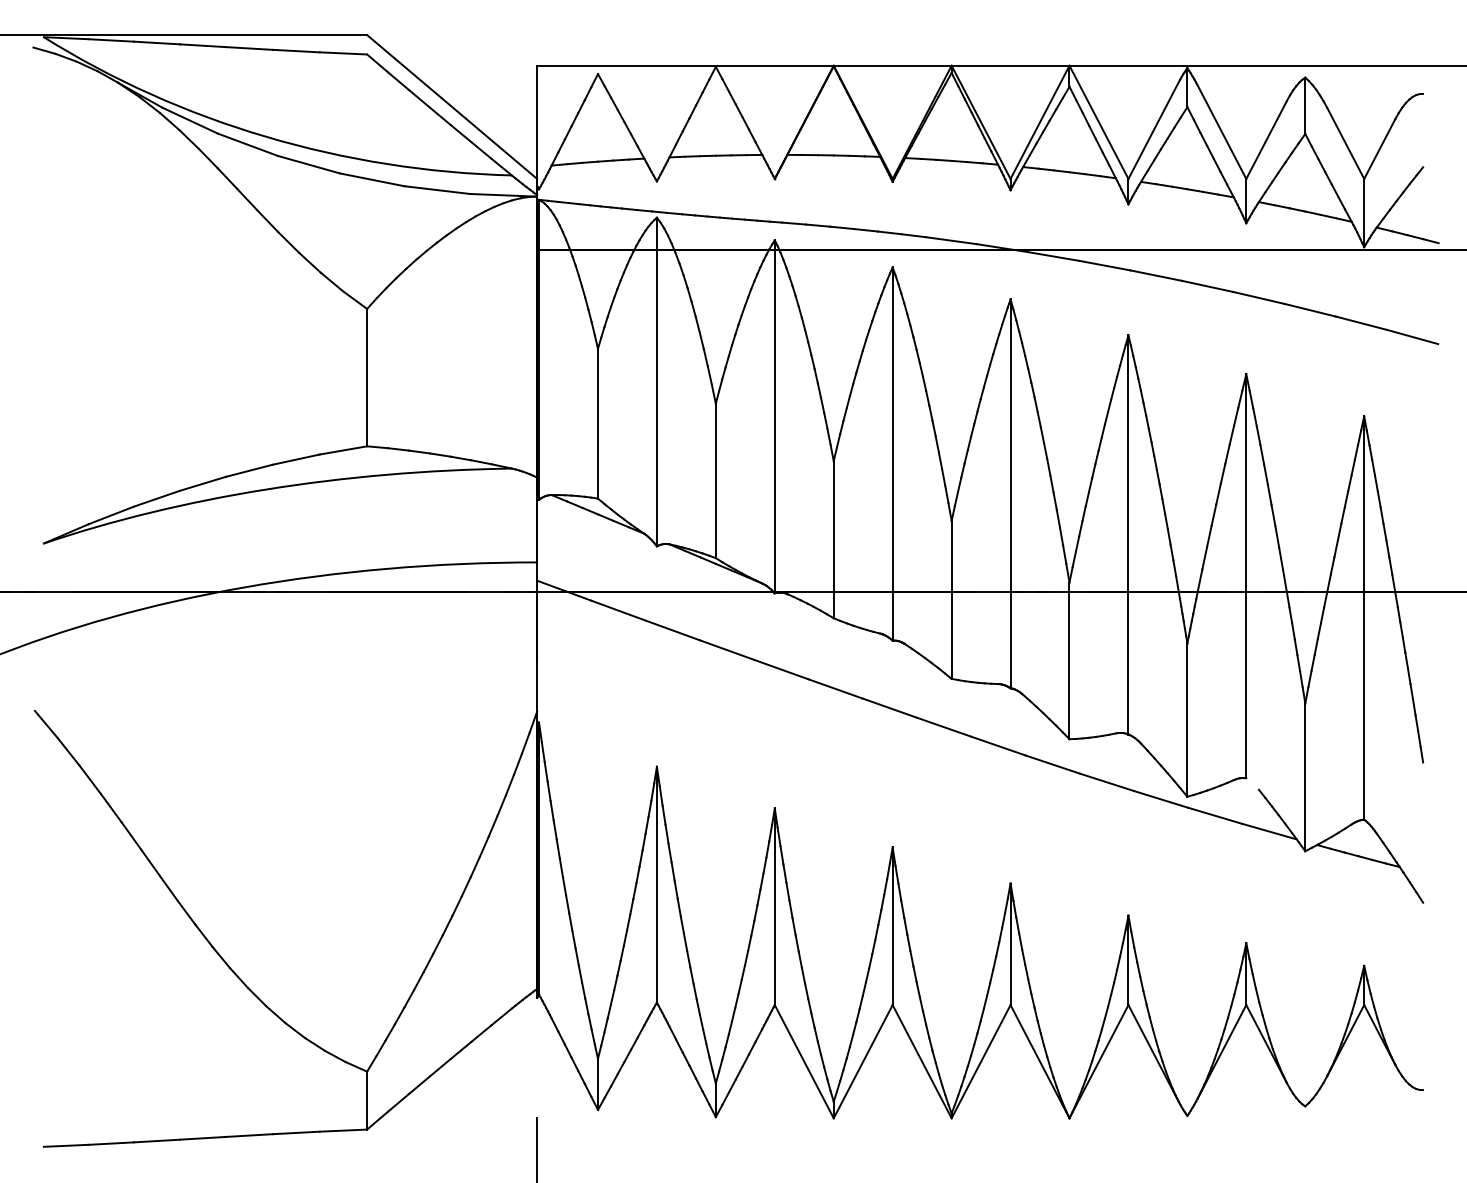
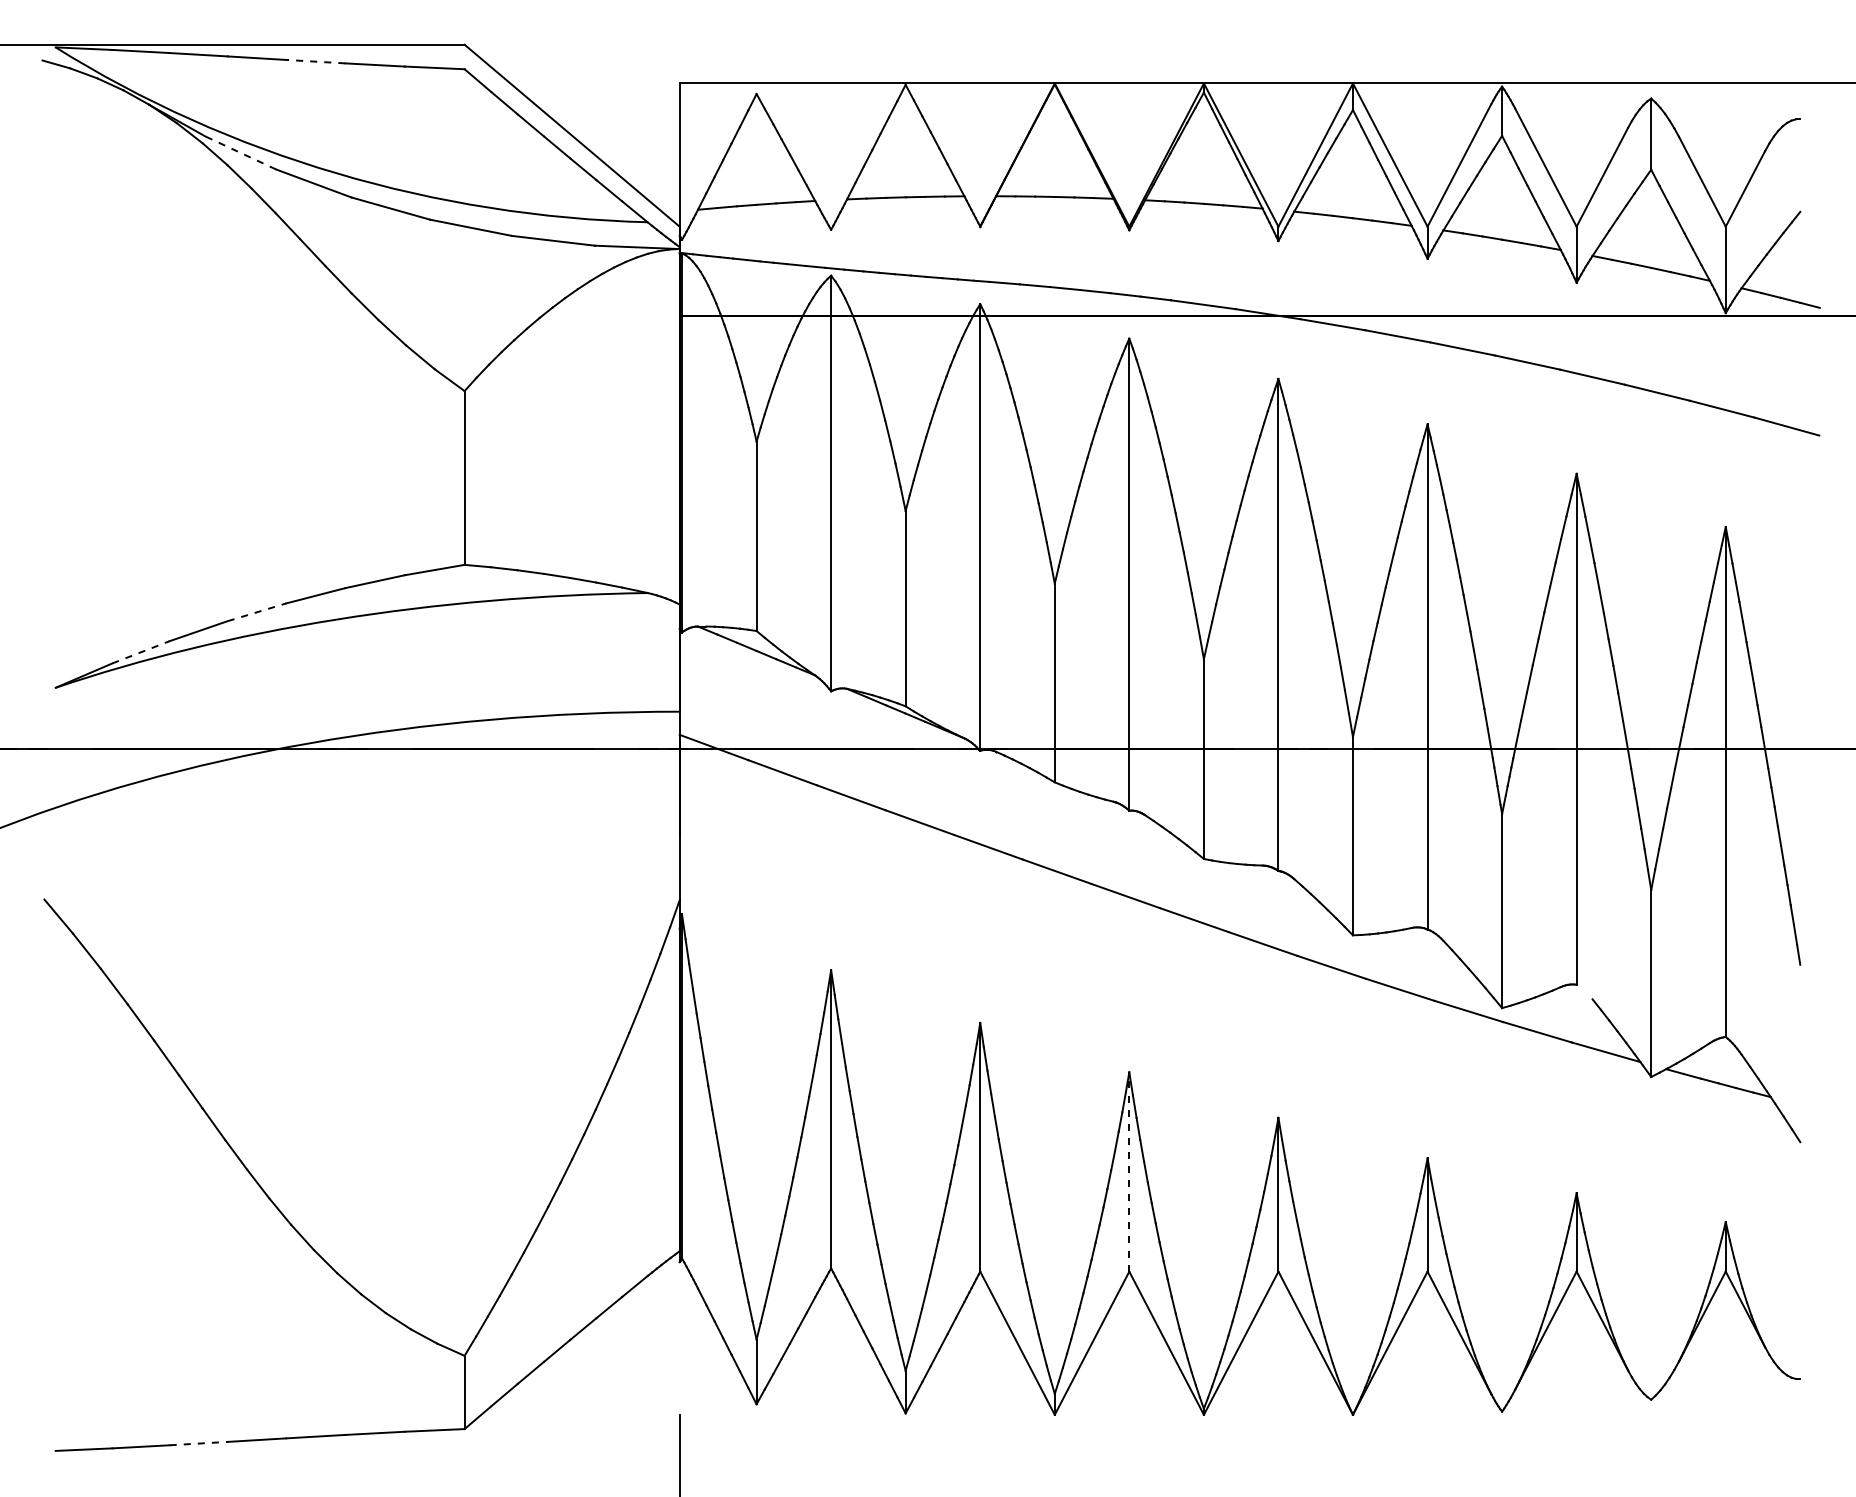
line: (249, 48) -> (315, 61), solid -> dashed
line: (189, 121) -> (240, 153), solid -> dashed
line: (202, 483) -> (256, 612), solid -> dashed
line: (111, 515) -> (141, 652), solid -> dashed
line: (892, 925) -> (1129, 1171), solid -> dashed
line: (157, 1140) -> (199, 1443), solid -> dashed

